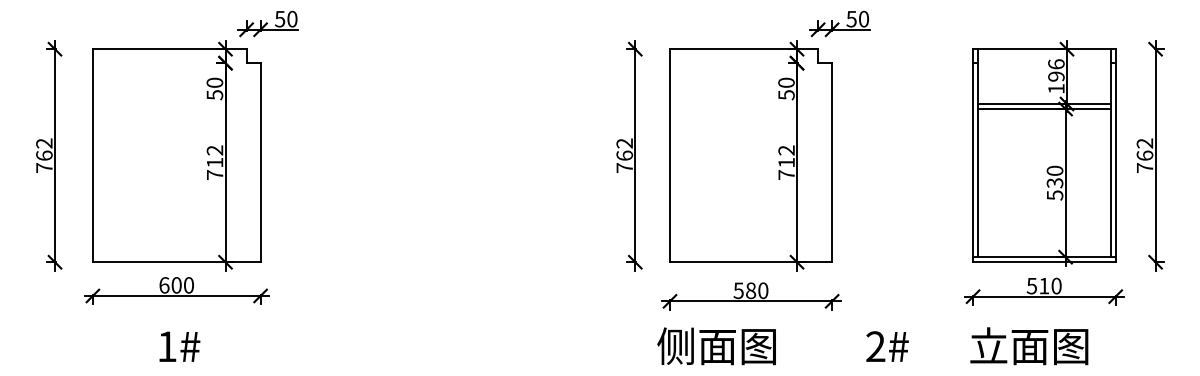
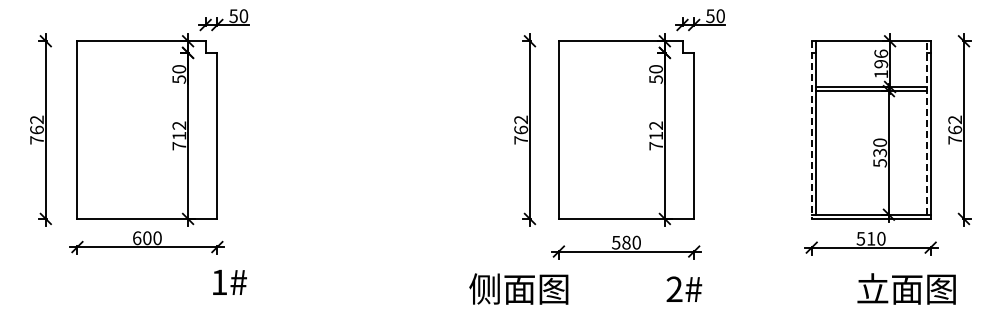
line: (1110, 152) -> (926, 127), solid -> dashed
line: (972, 156) -> (811, 130), solid -> dashed
text: (179, 345) -> (229, 281), moved
text: (716, 345) -> (518, 288), moved
text: (887, 345) -> (684, 288), moved
text: (1029, 345) -> (906, 288), moved

